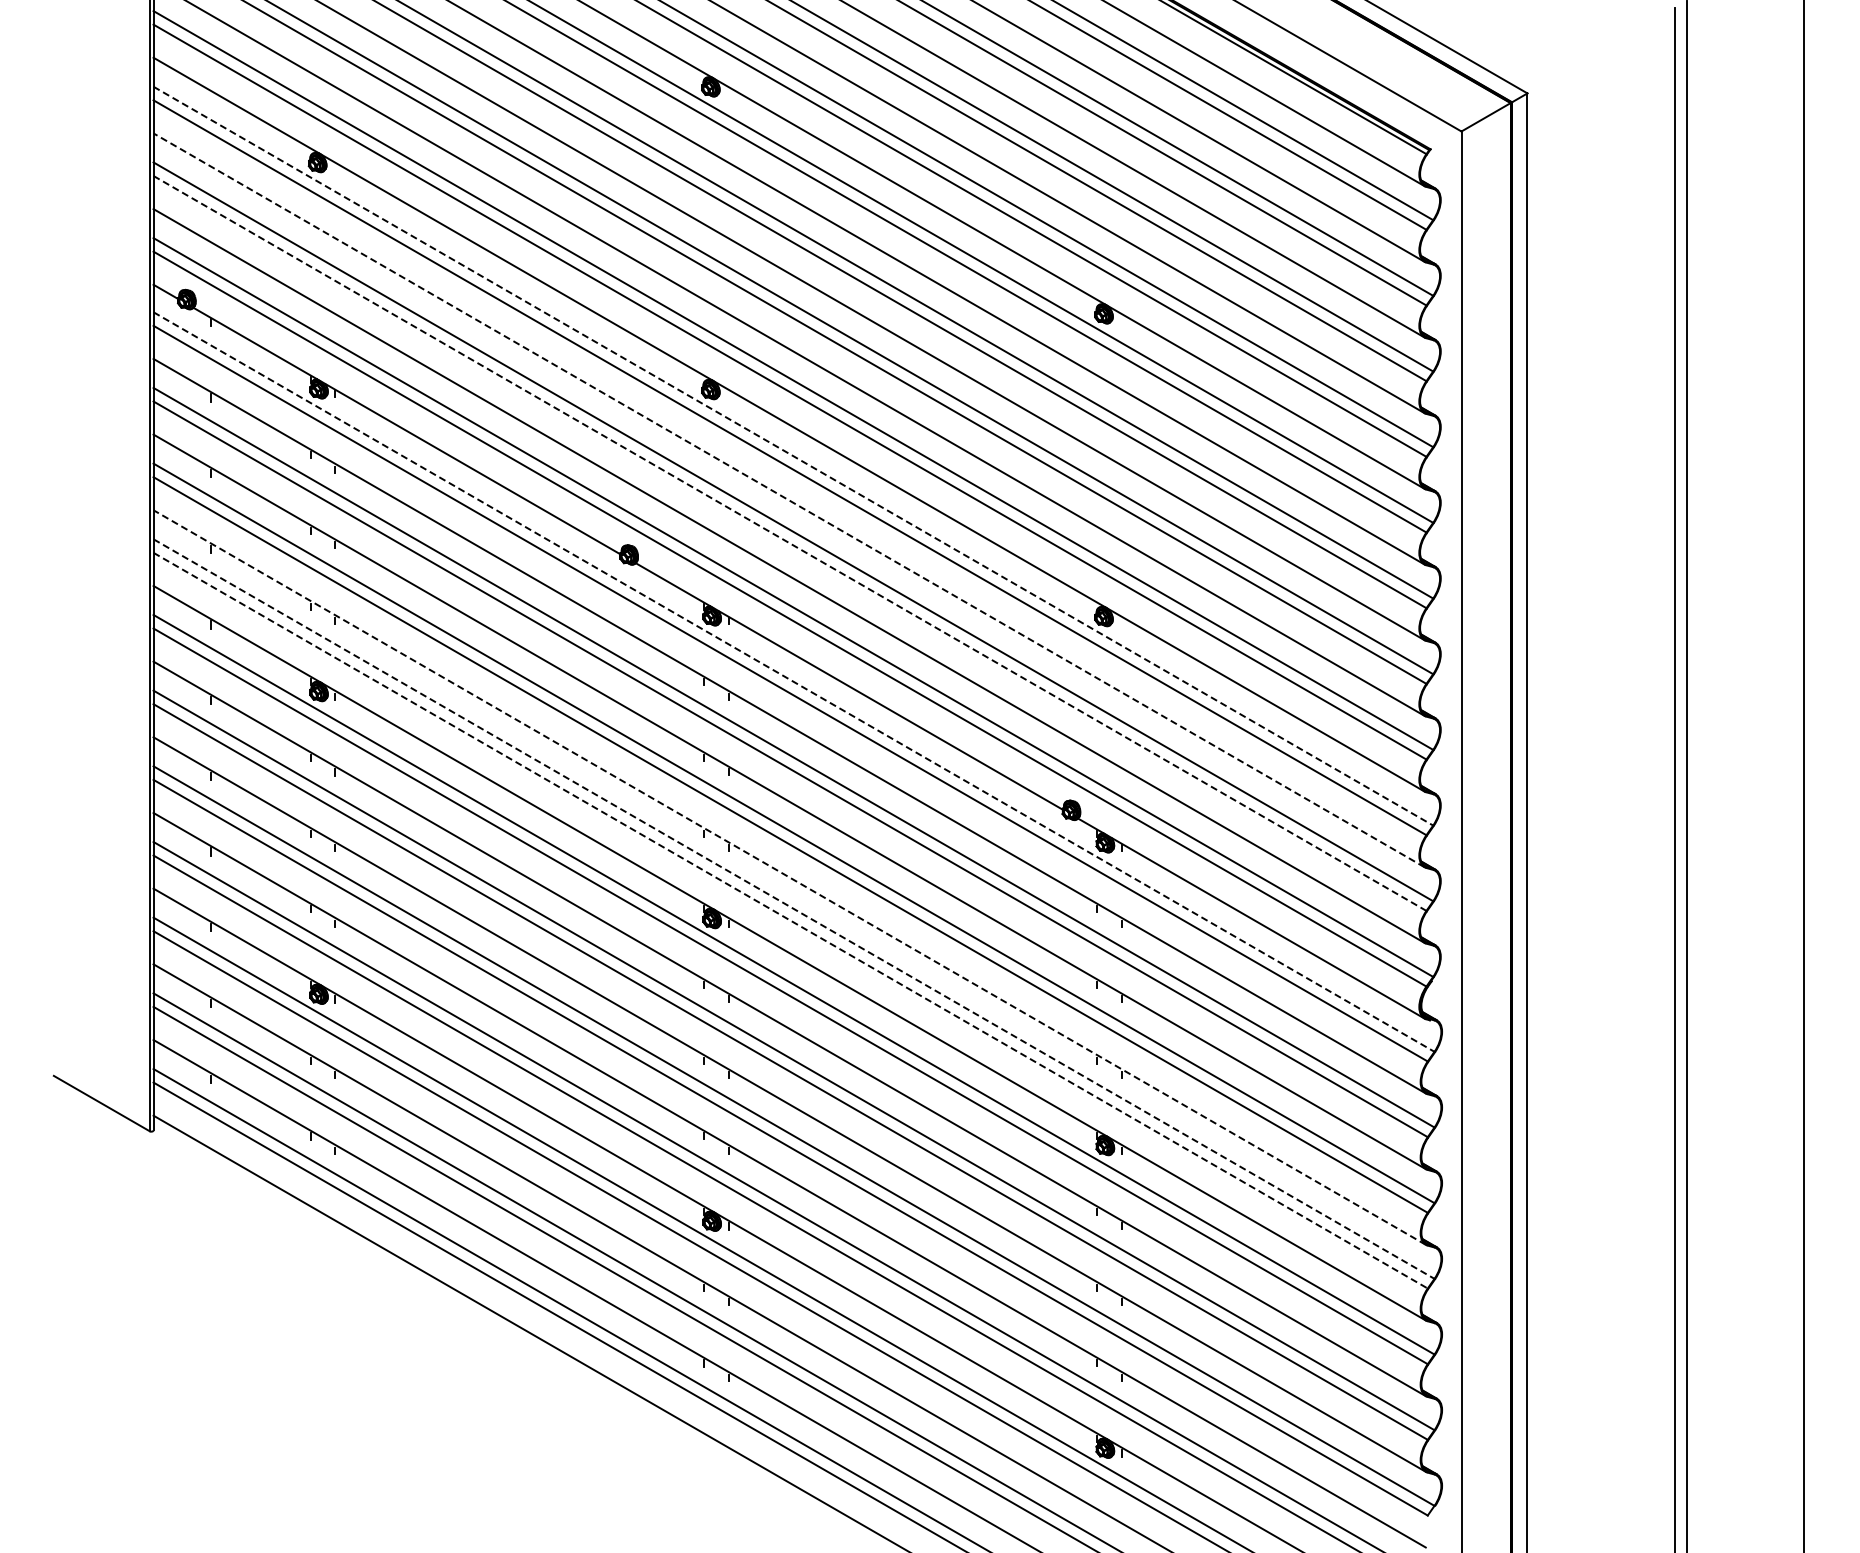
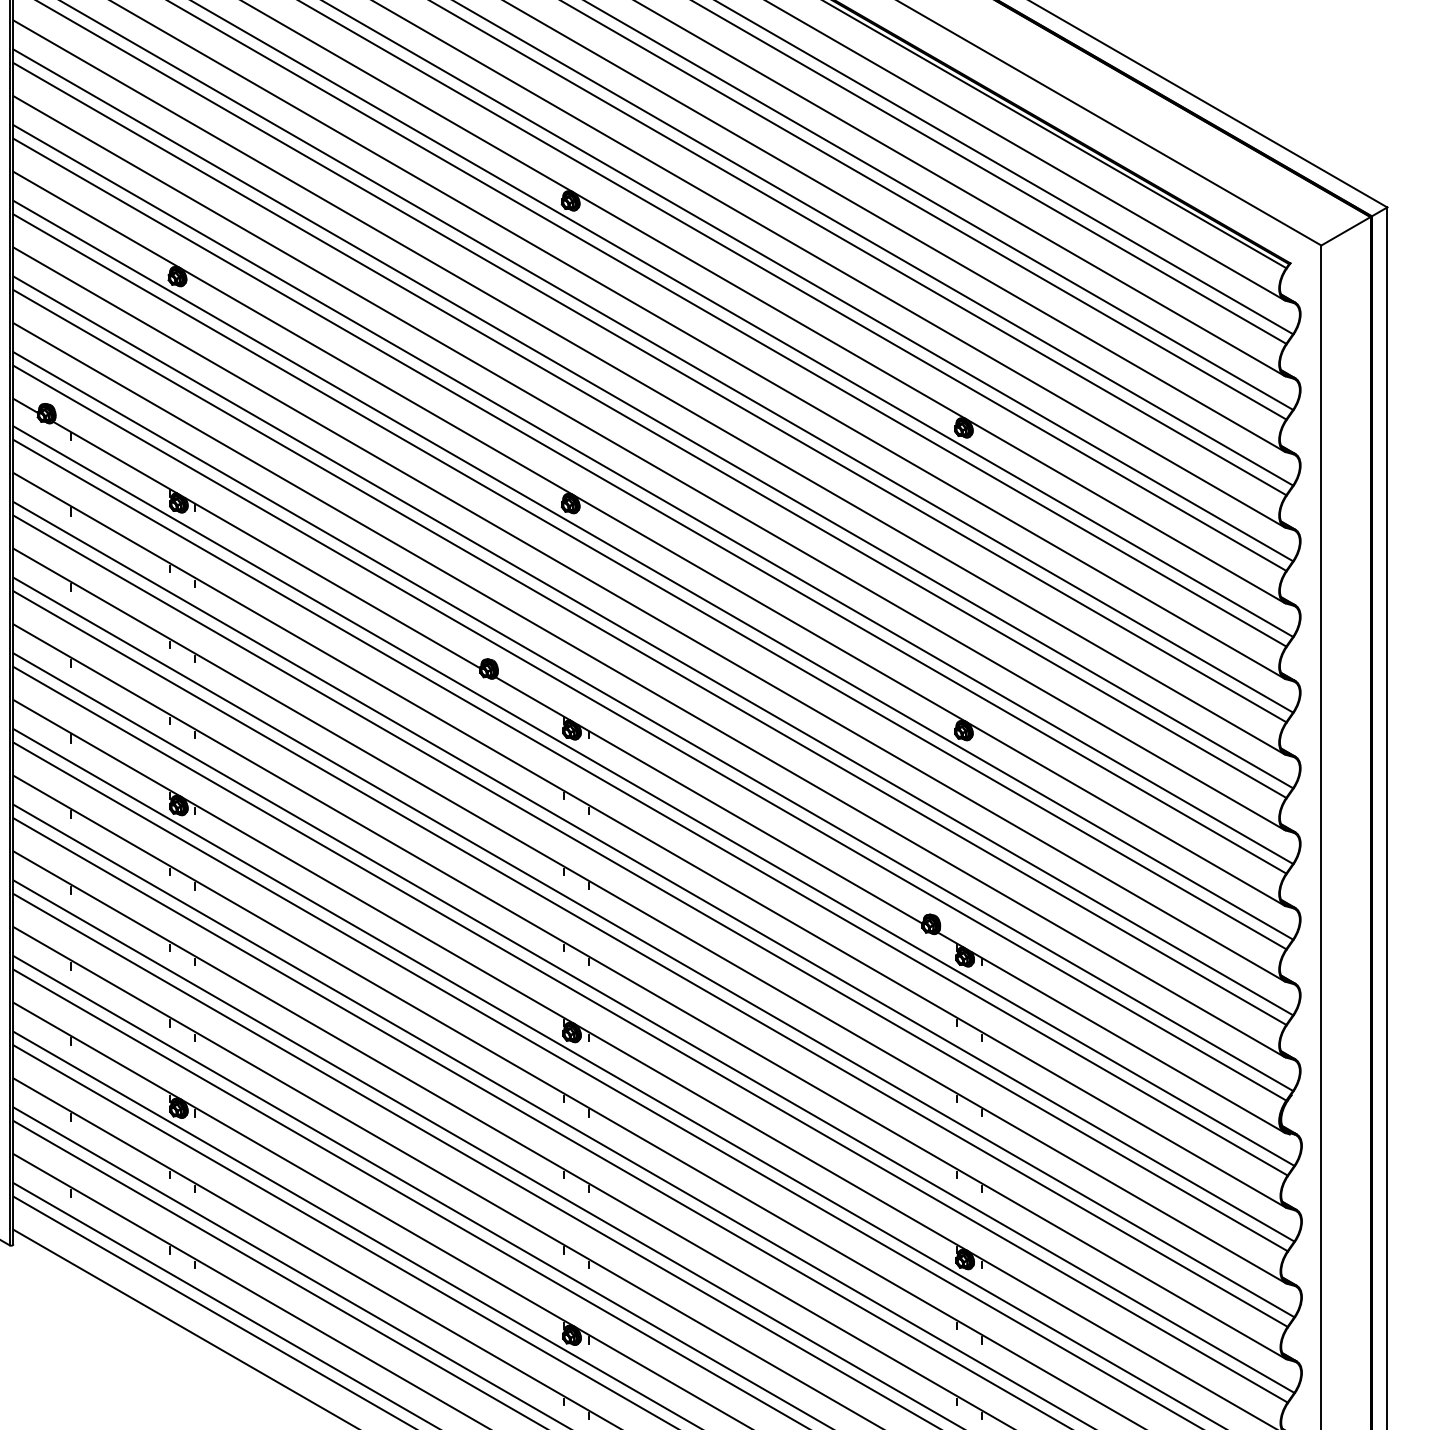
line: (793, 456) -> (653, 570), dashed -> solid
line: (789, 500) -> (649, 614), dashed -> solid
line: (790, 543) -> (650, 657), dashed -> solid
line: (794, 682) -> (654, 796), dashed -> solid
line: (789, 877) -> (649, 991), dashed -> solid
line: (794, 909) -> (654, 1023), dashed -> solid
line: (790, 920) -> (650, 1034), dashed -> solid

